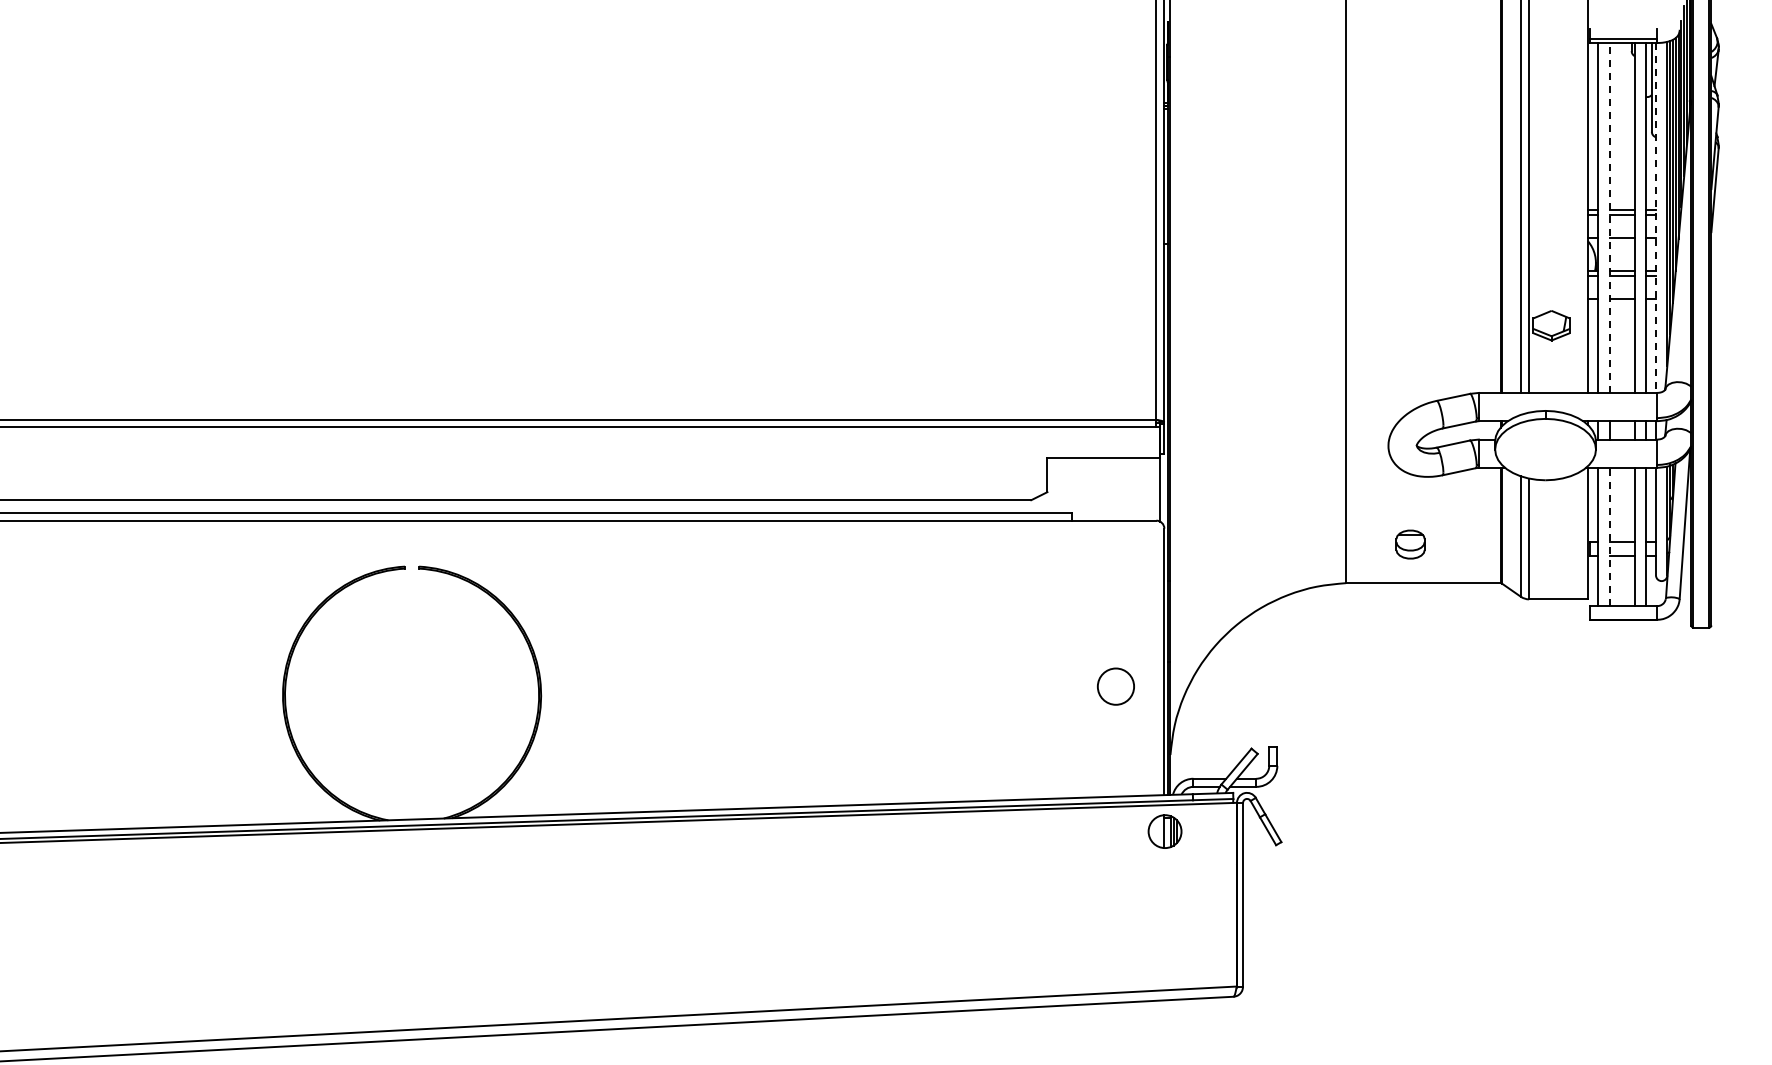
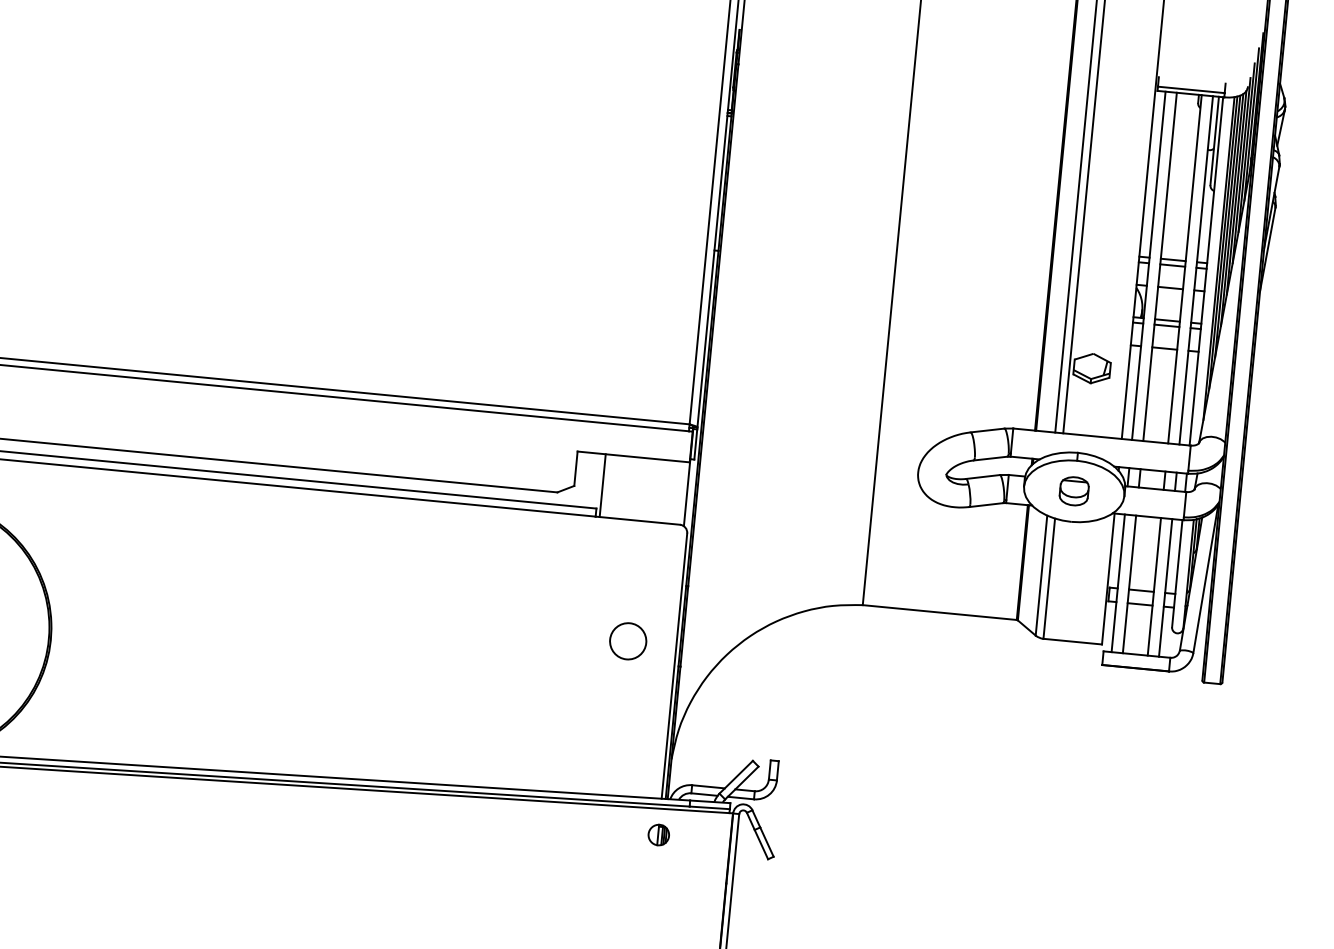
line: (1609, 217) -> (1160, 266), dashed -> solid
line: (1656, 217) -> (1206, 270), dashed -> solid
line: (1075, 488) -> (602, 484), added
line: (1609, 536) -> (1129, 583), dashed -> solid
part: (1410, 544) -> (1074, 491), moved
circle: (1115, 686) -> (627, 641), moved
part: (1164, 831) -> (658, 834), size x0.62

